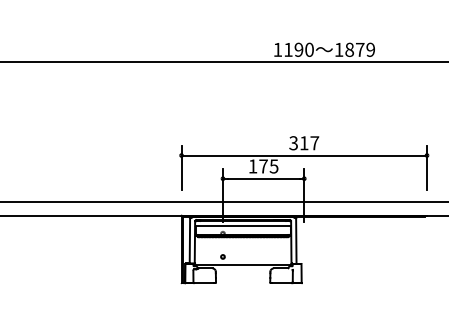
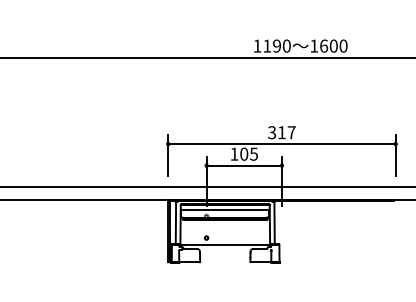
text: (360, 49) -> (334, 45), 1879 -> 1600
text: (263, 166) -> (244, 154), 175 -> 105

